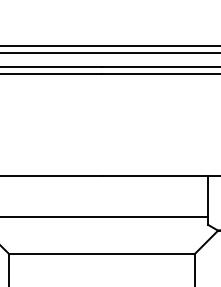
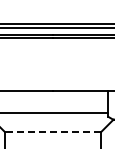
line: (100, 253) -> (52, 131), solid -> dashed

